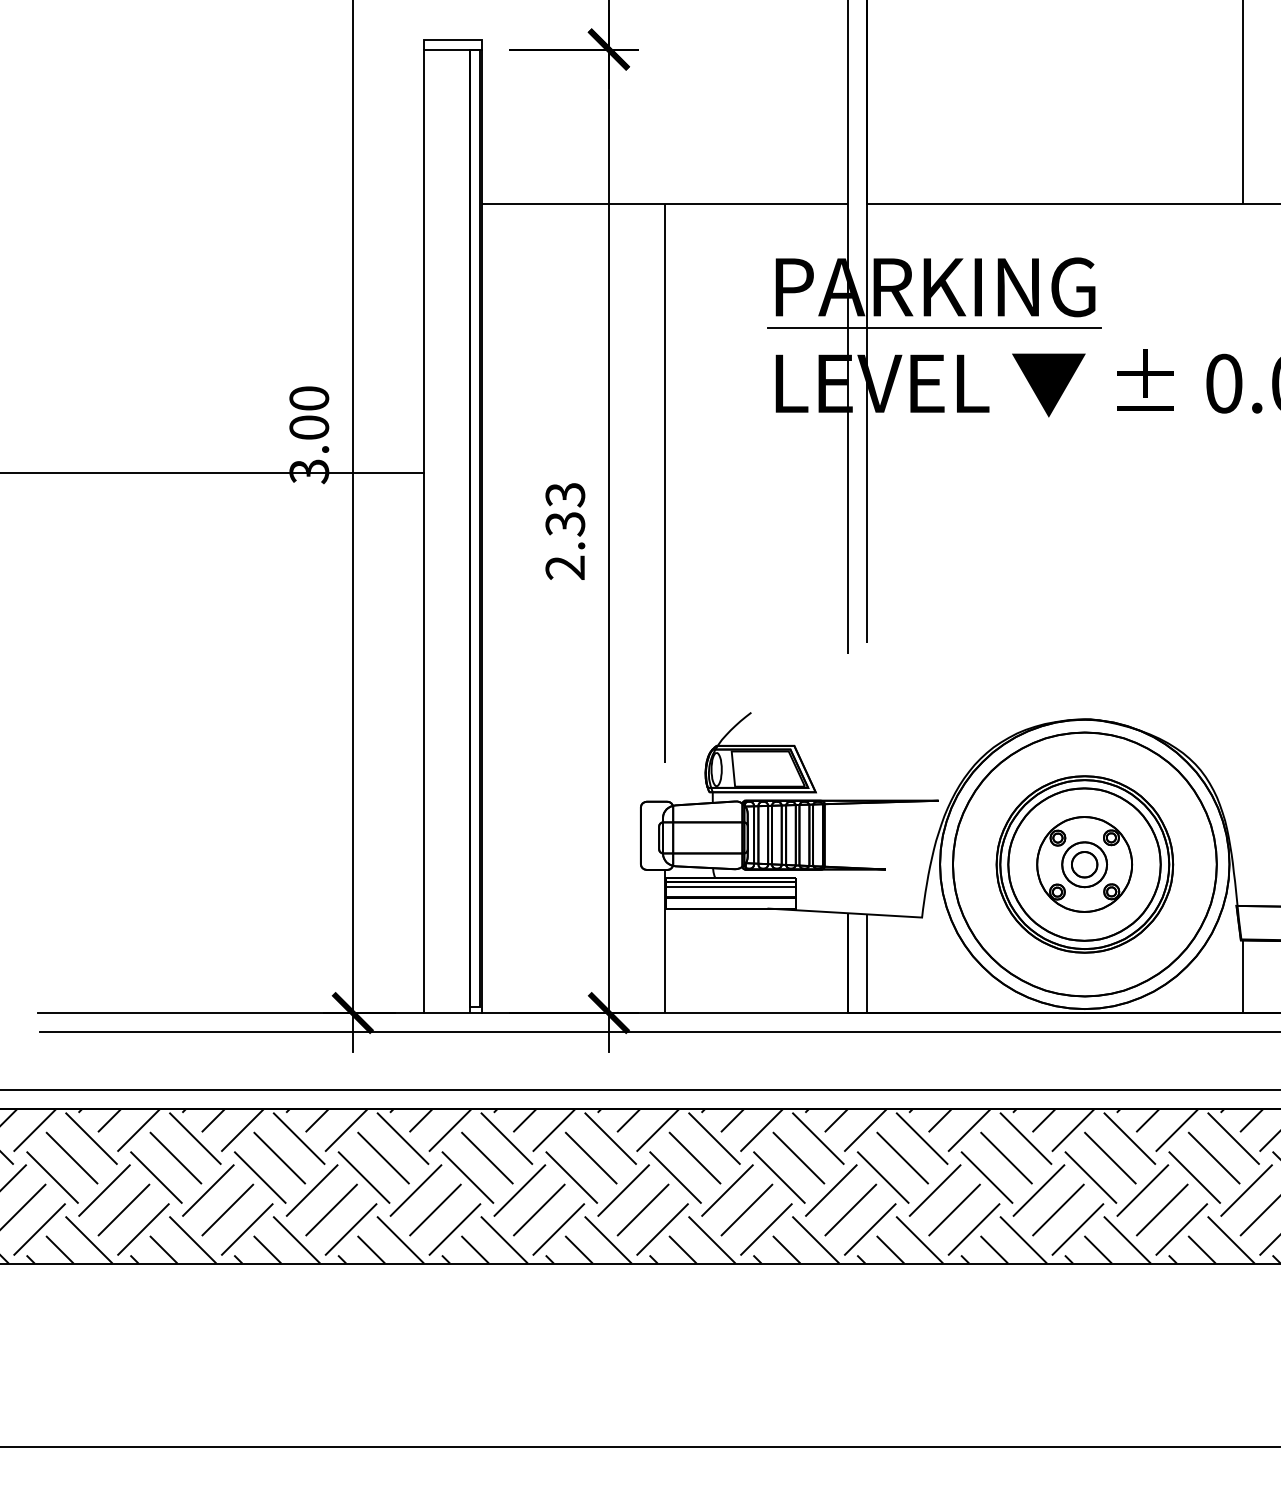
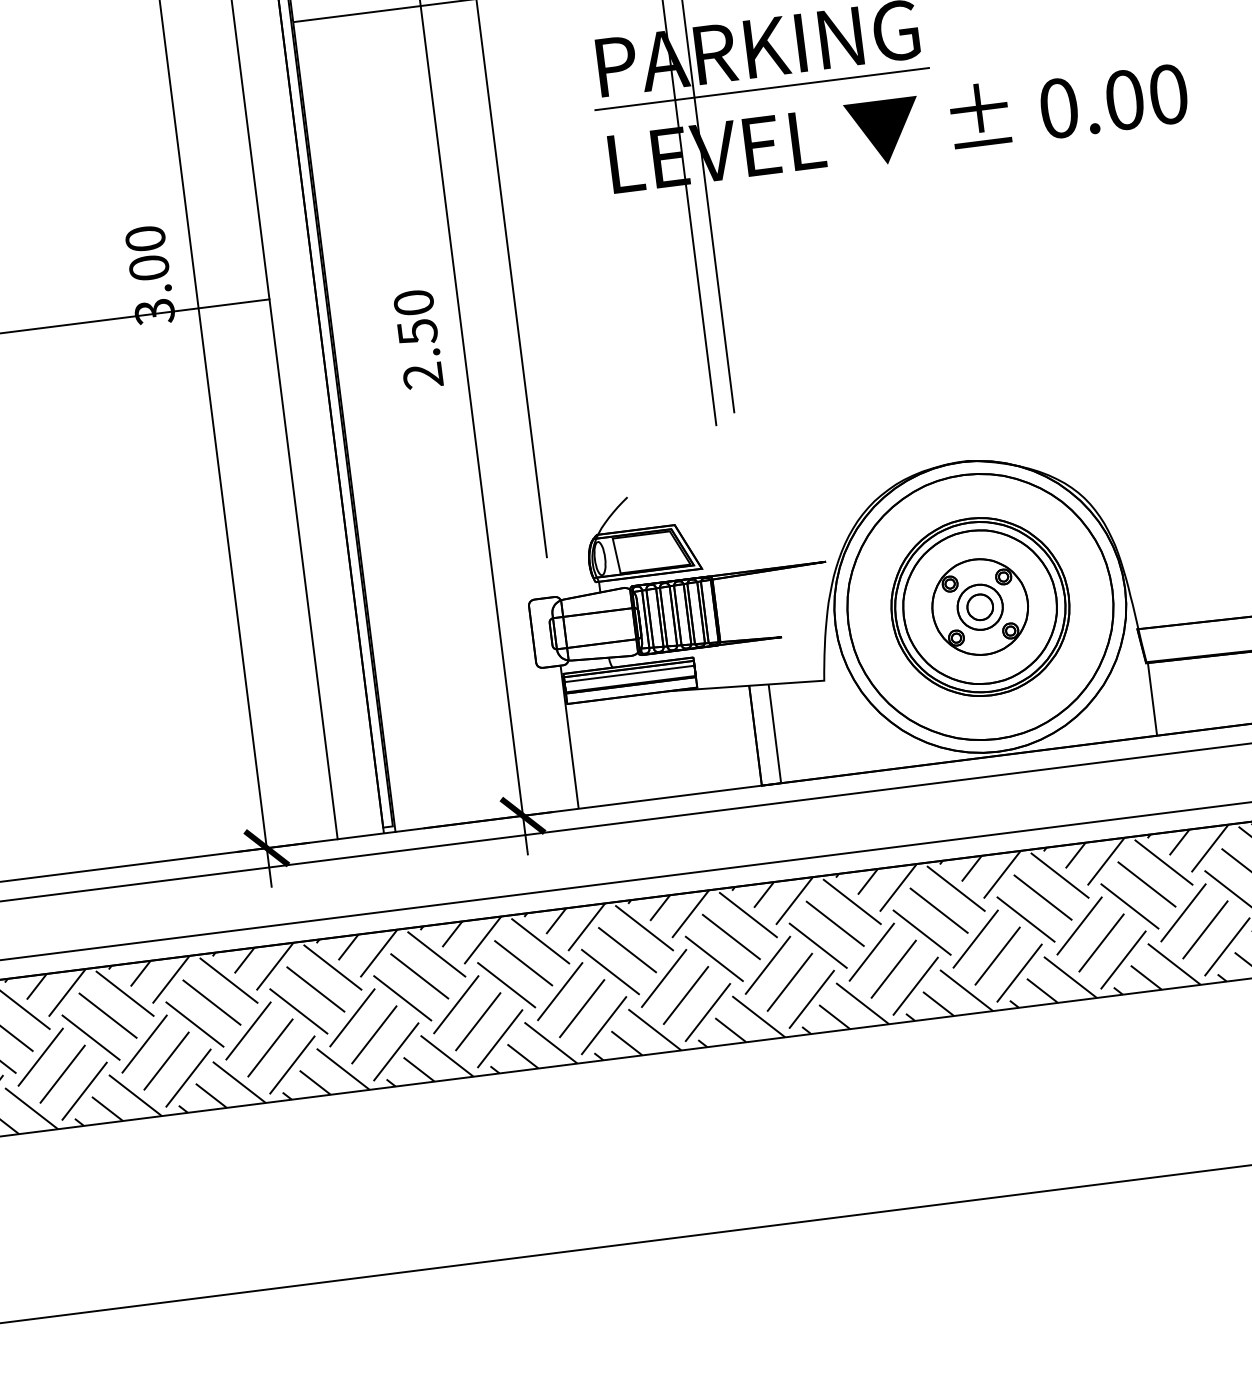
text: (565, 509) -> (415, 317), 2.33 -> 2.50

